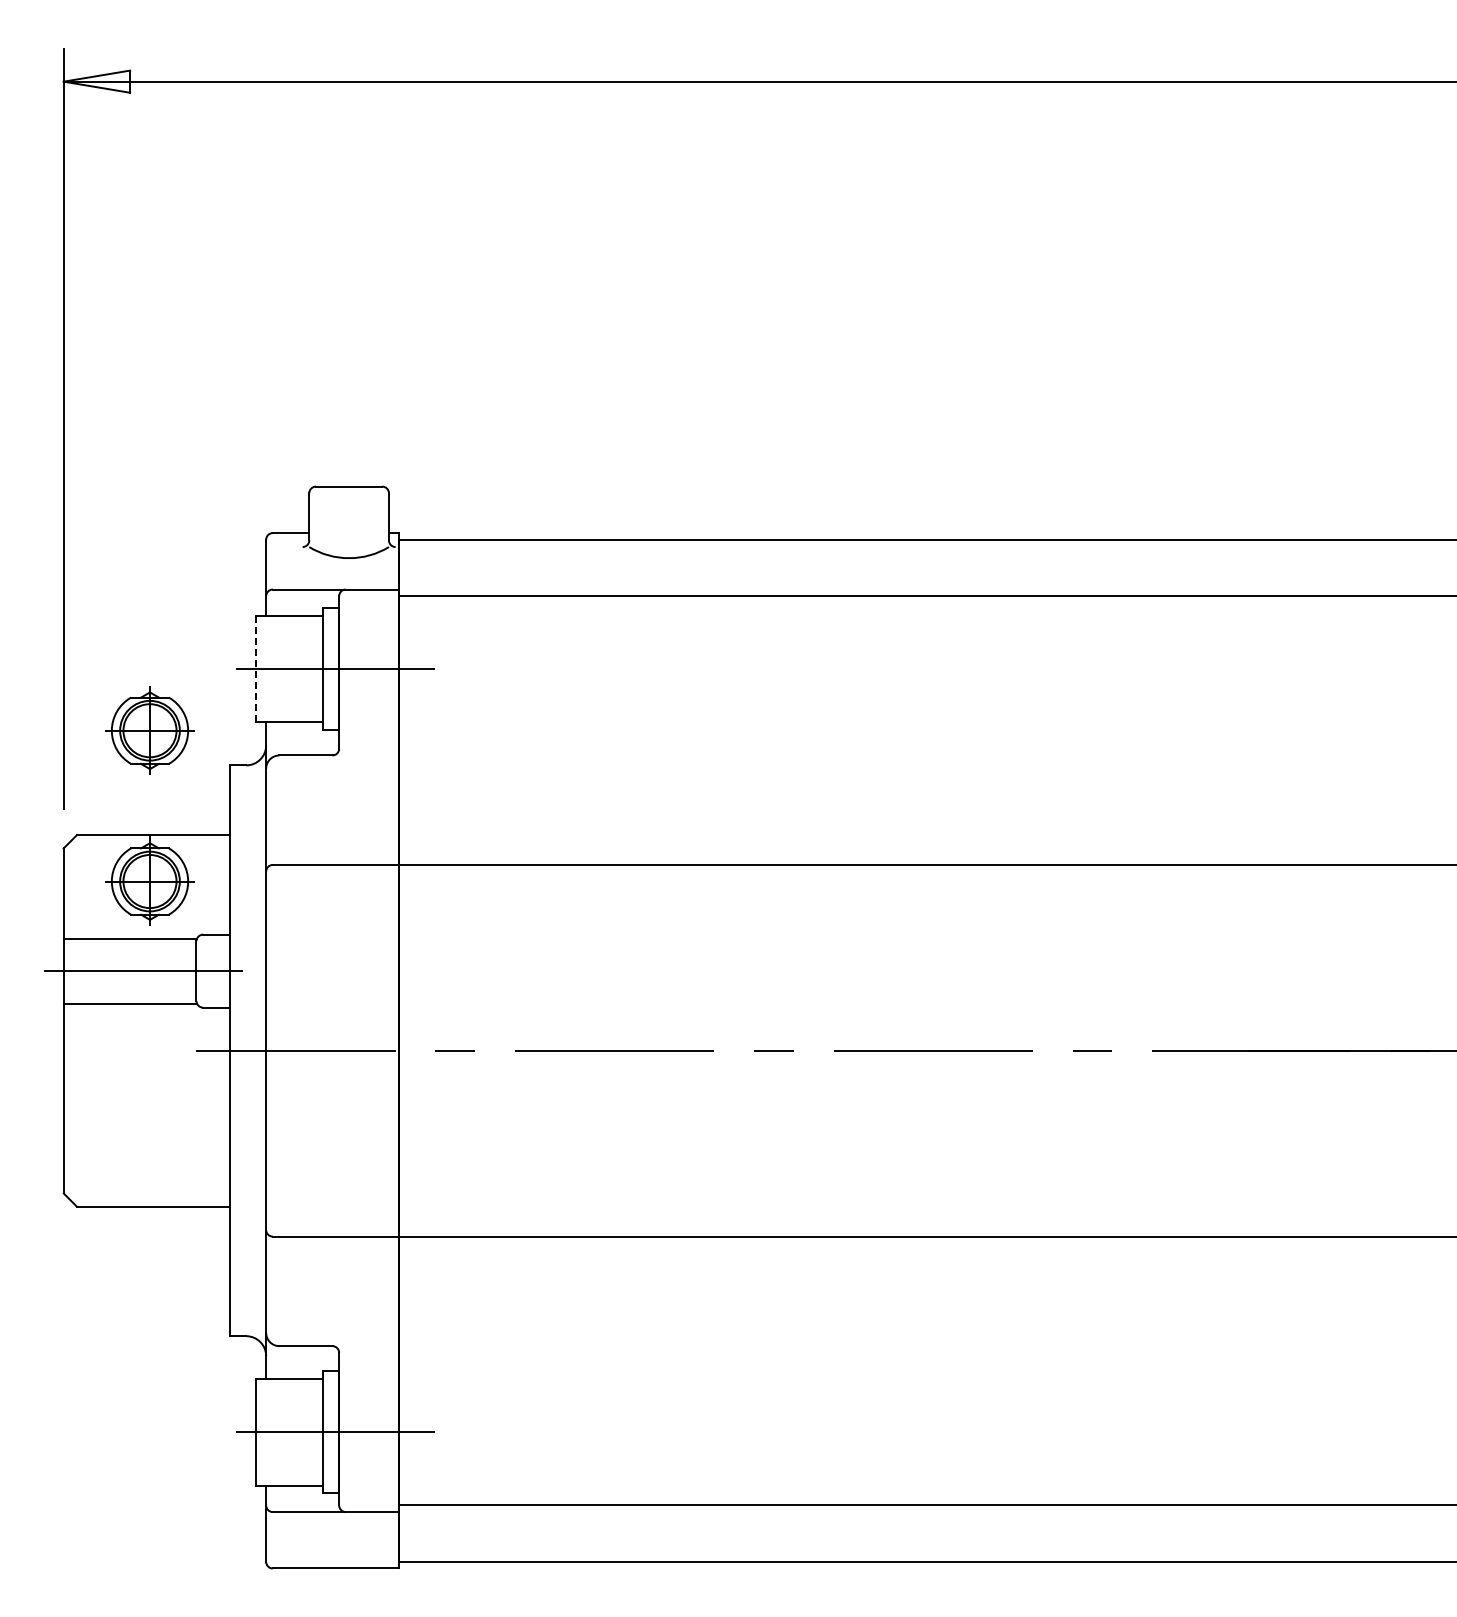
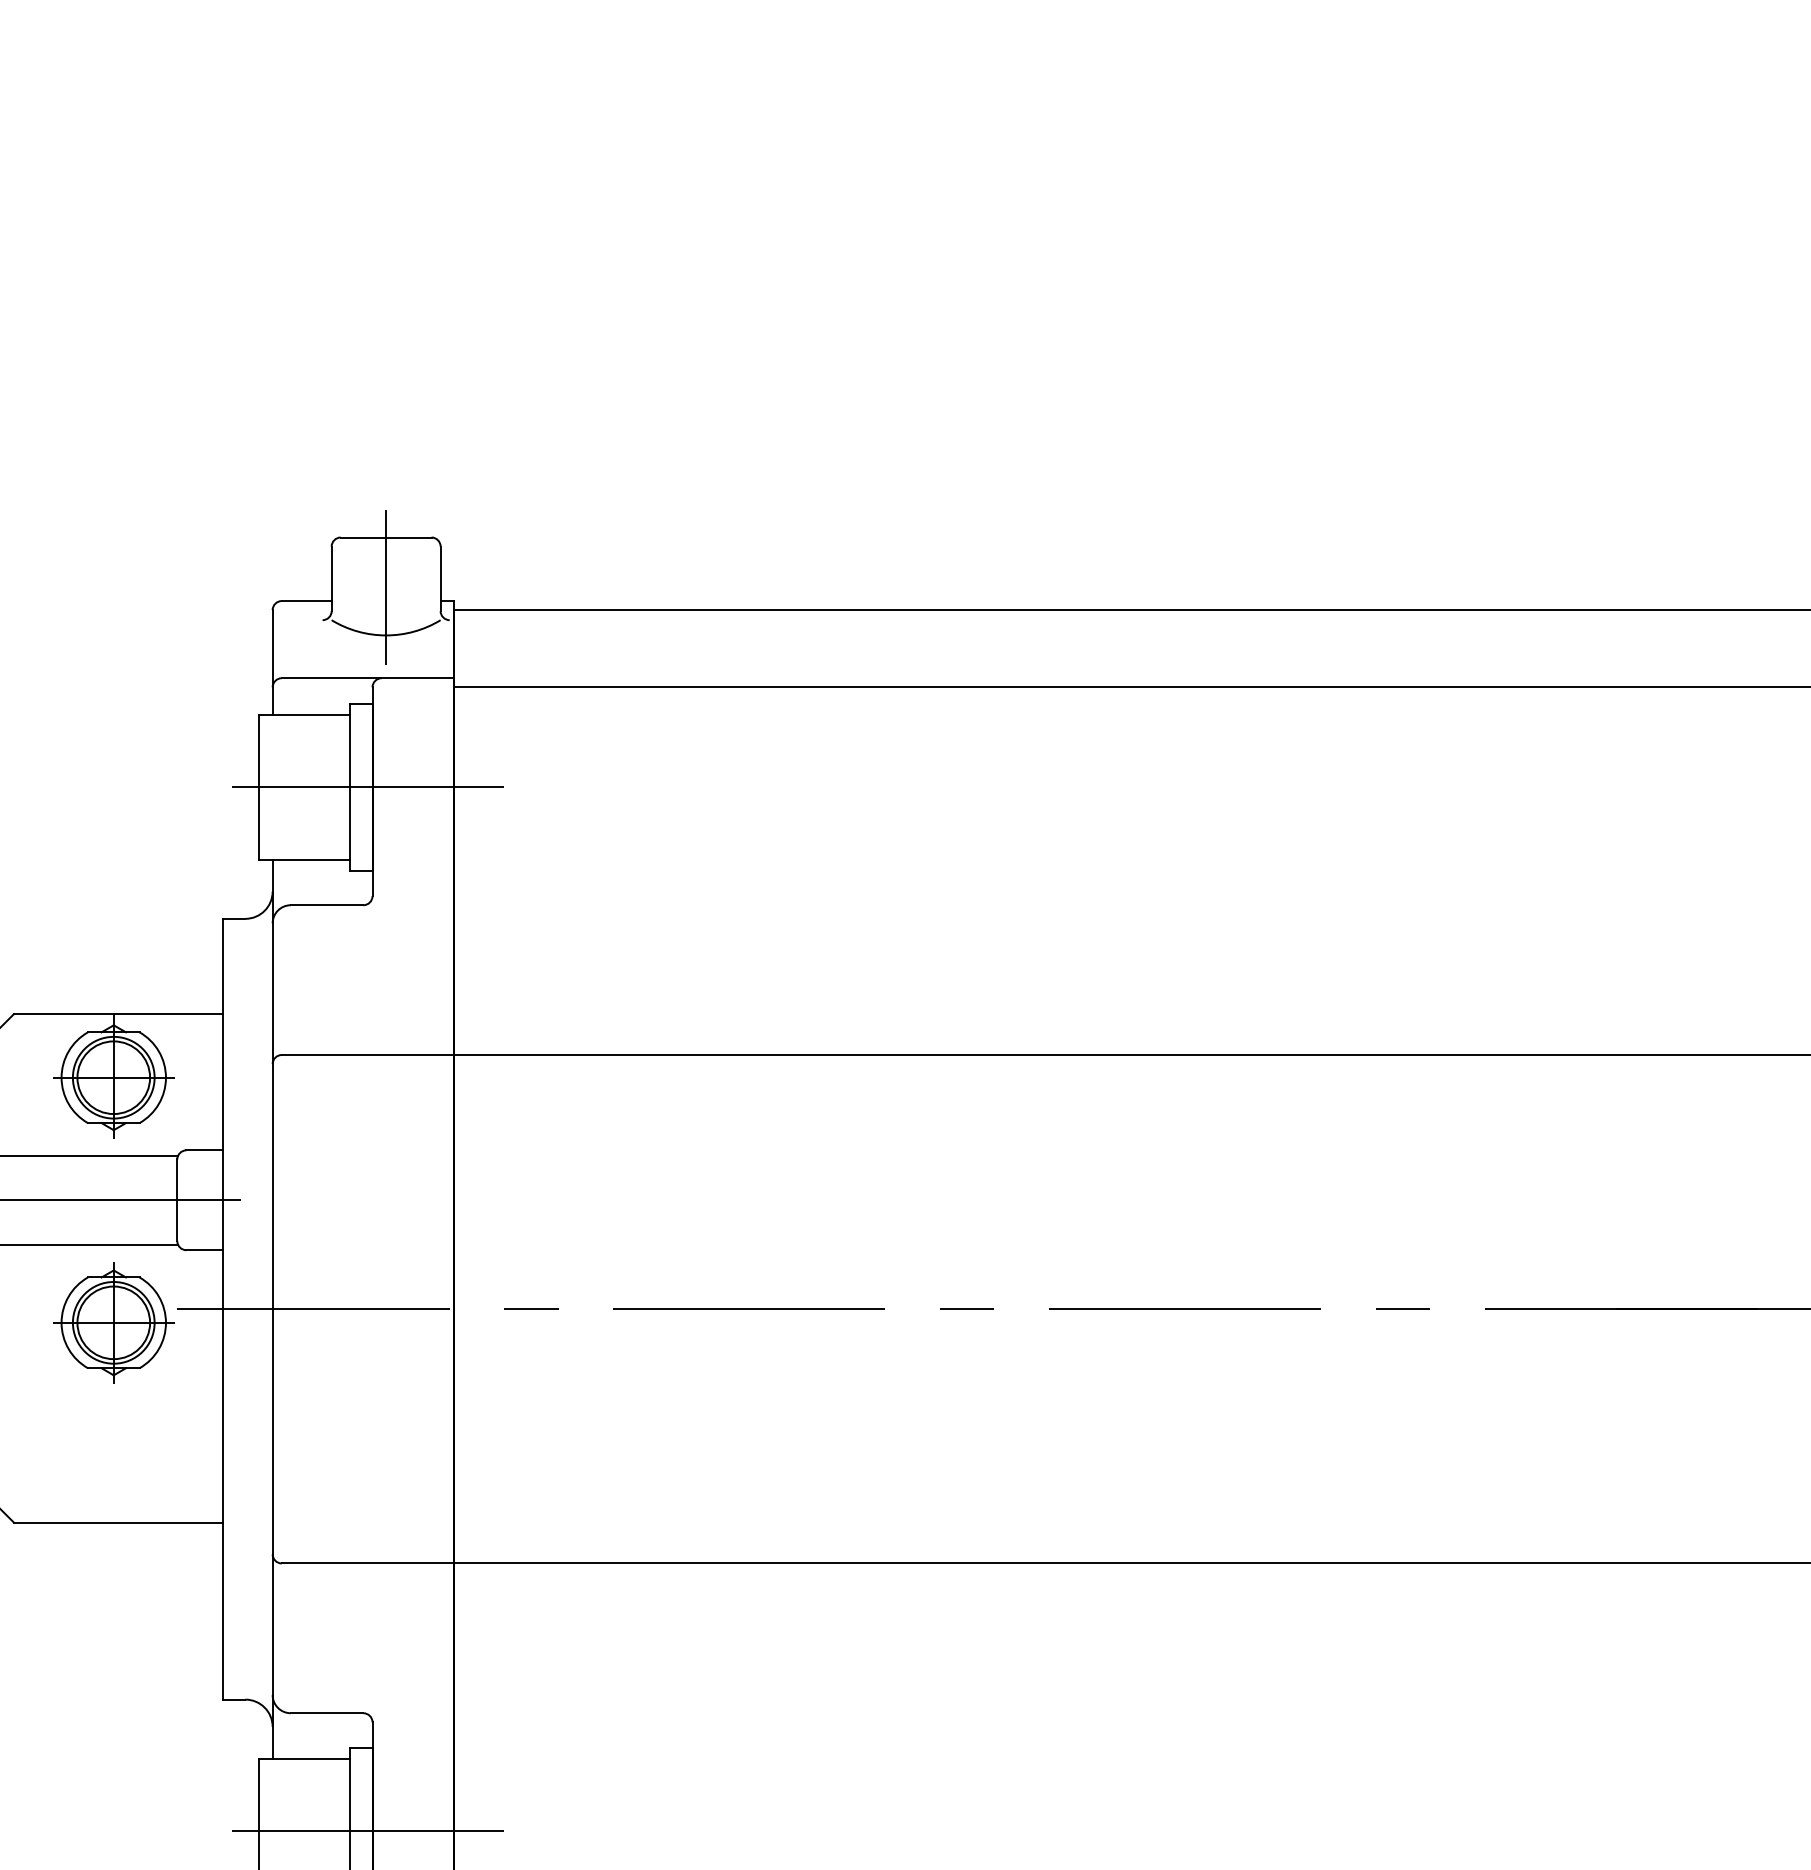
line: (349, 522) -> (386, 586), added
line: (256, 669) -> (259, 787), dashed -> solid
part: (149, 730) -> (113, 1322), moved

